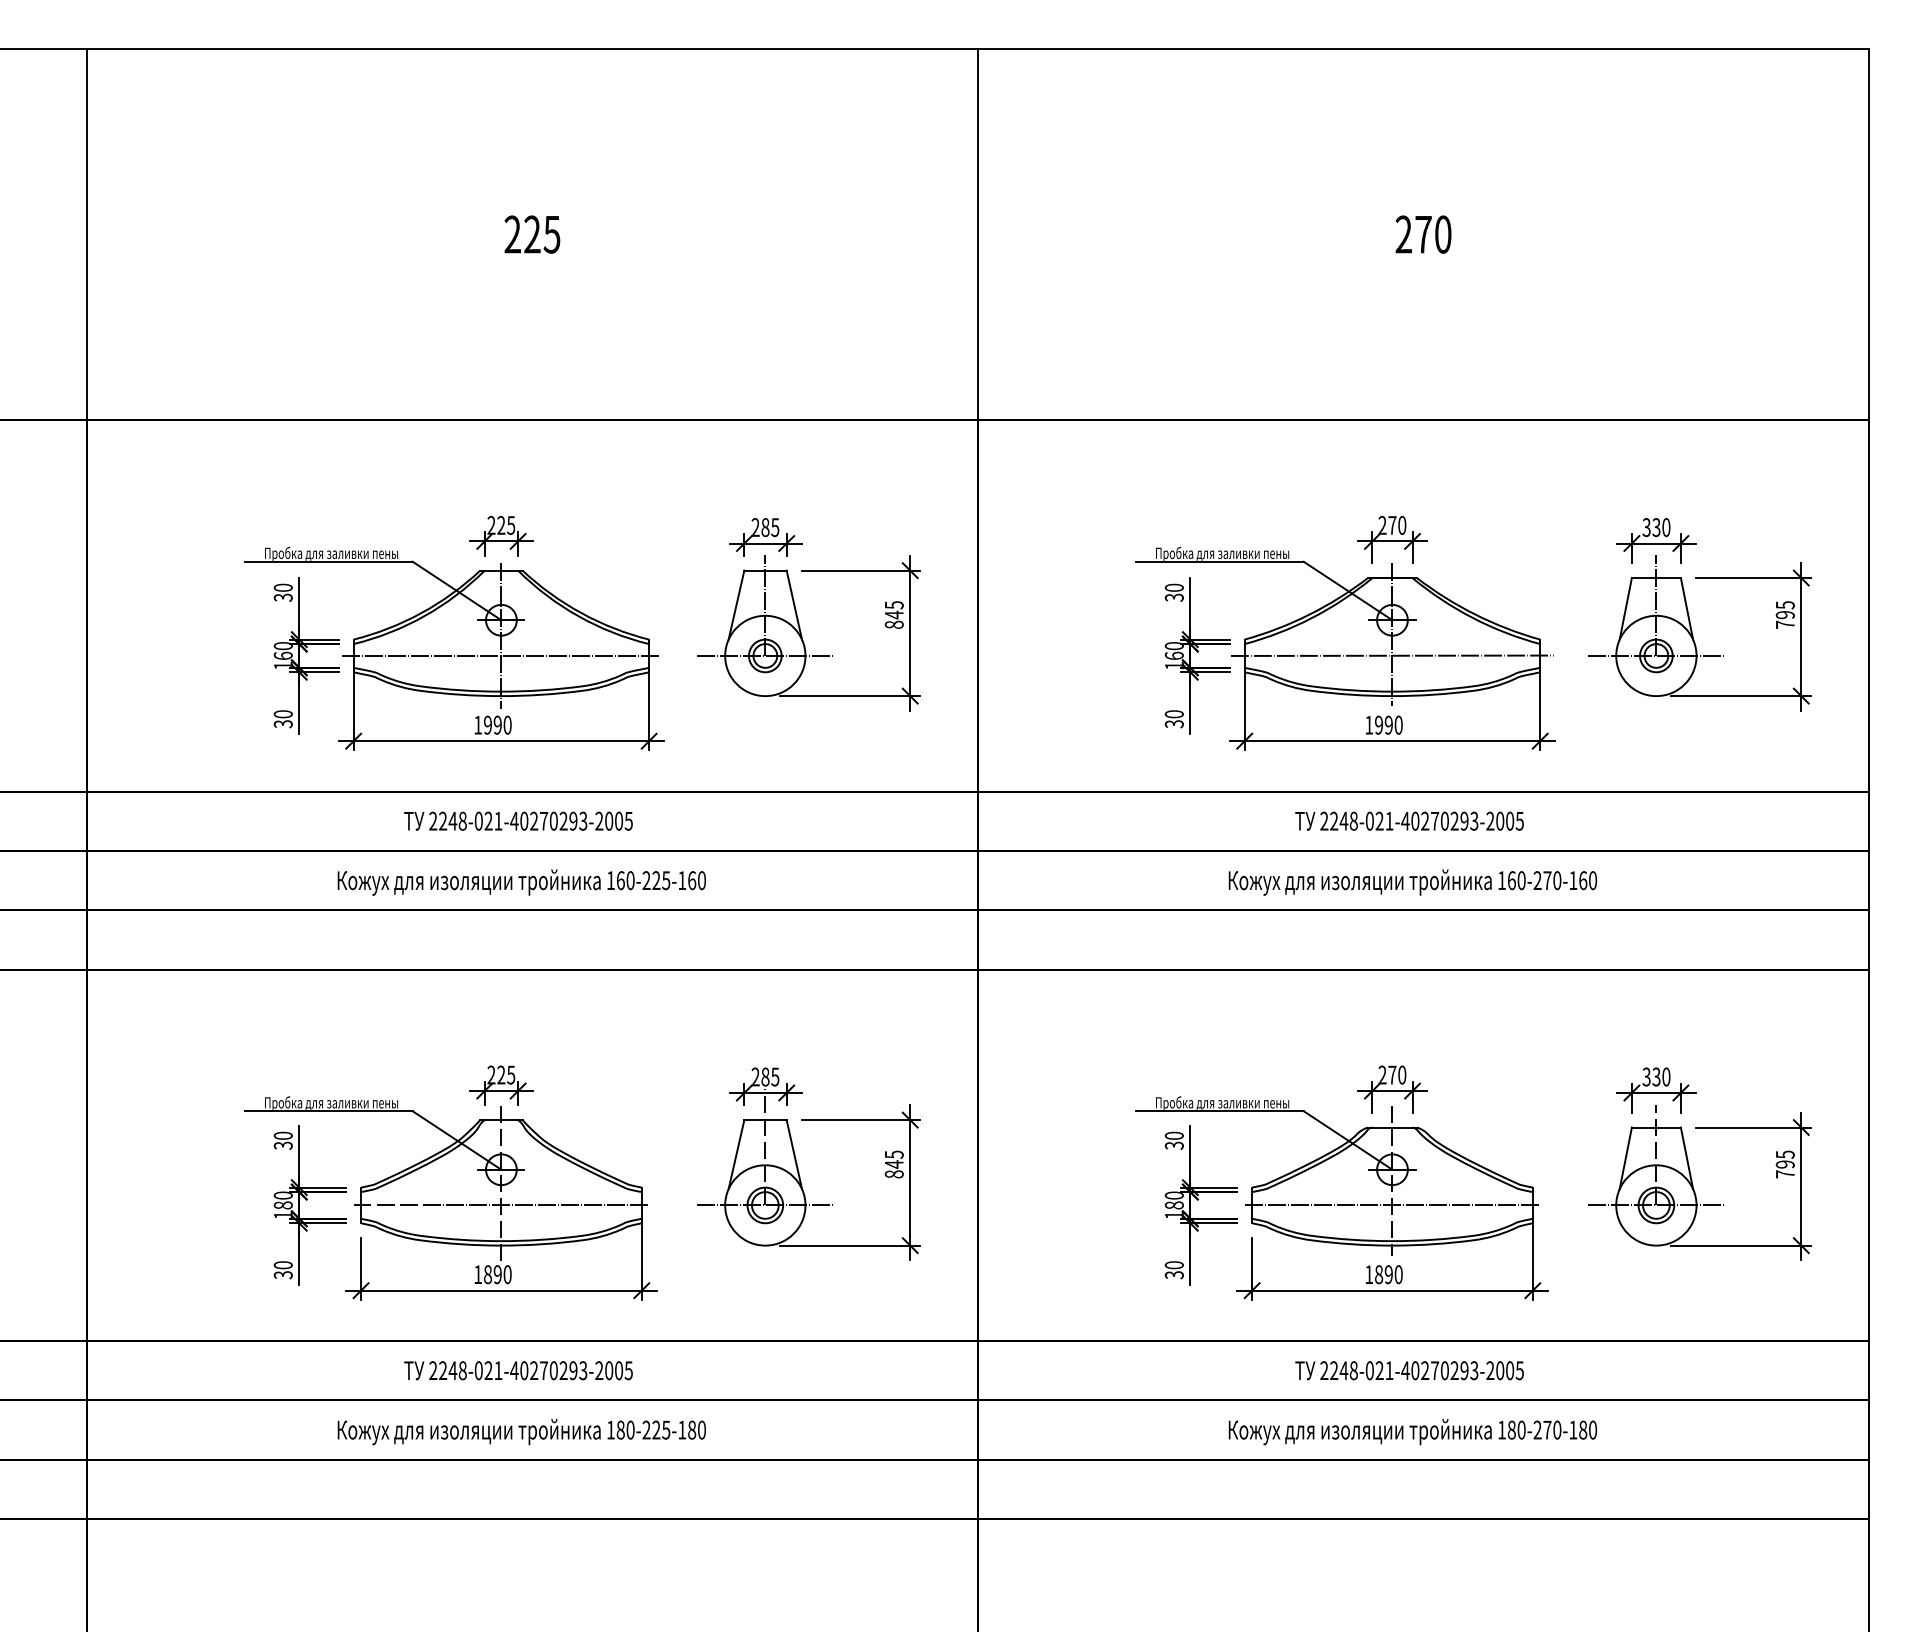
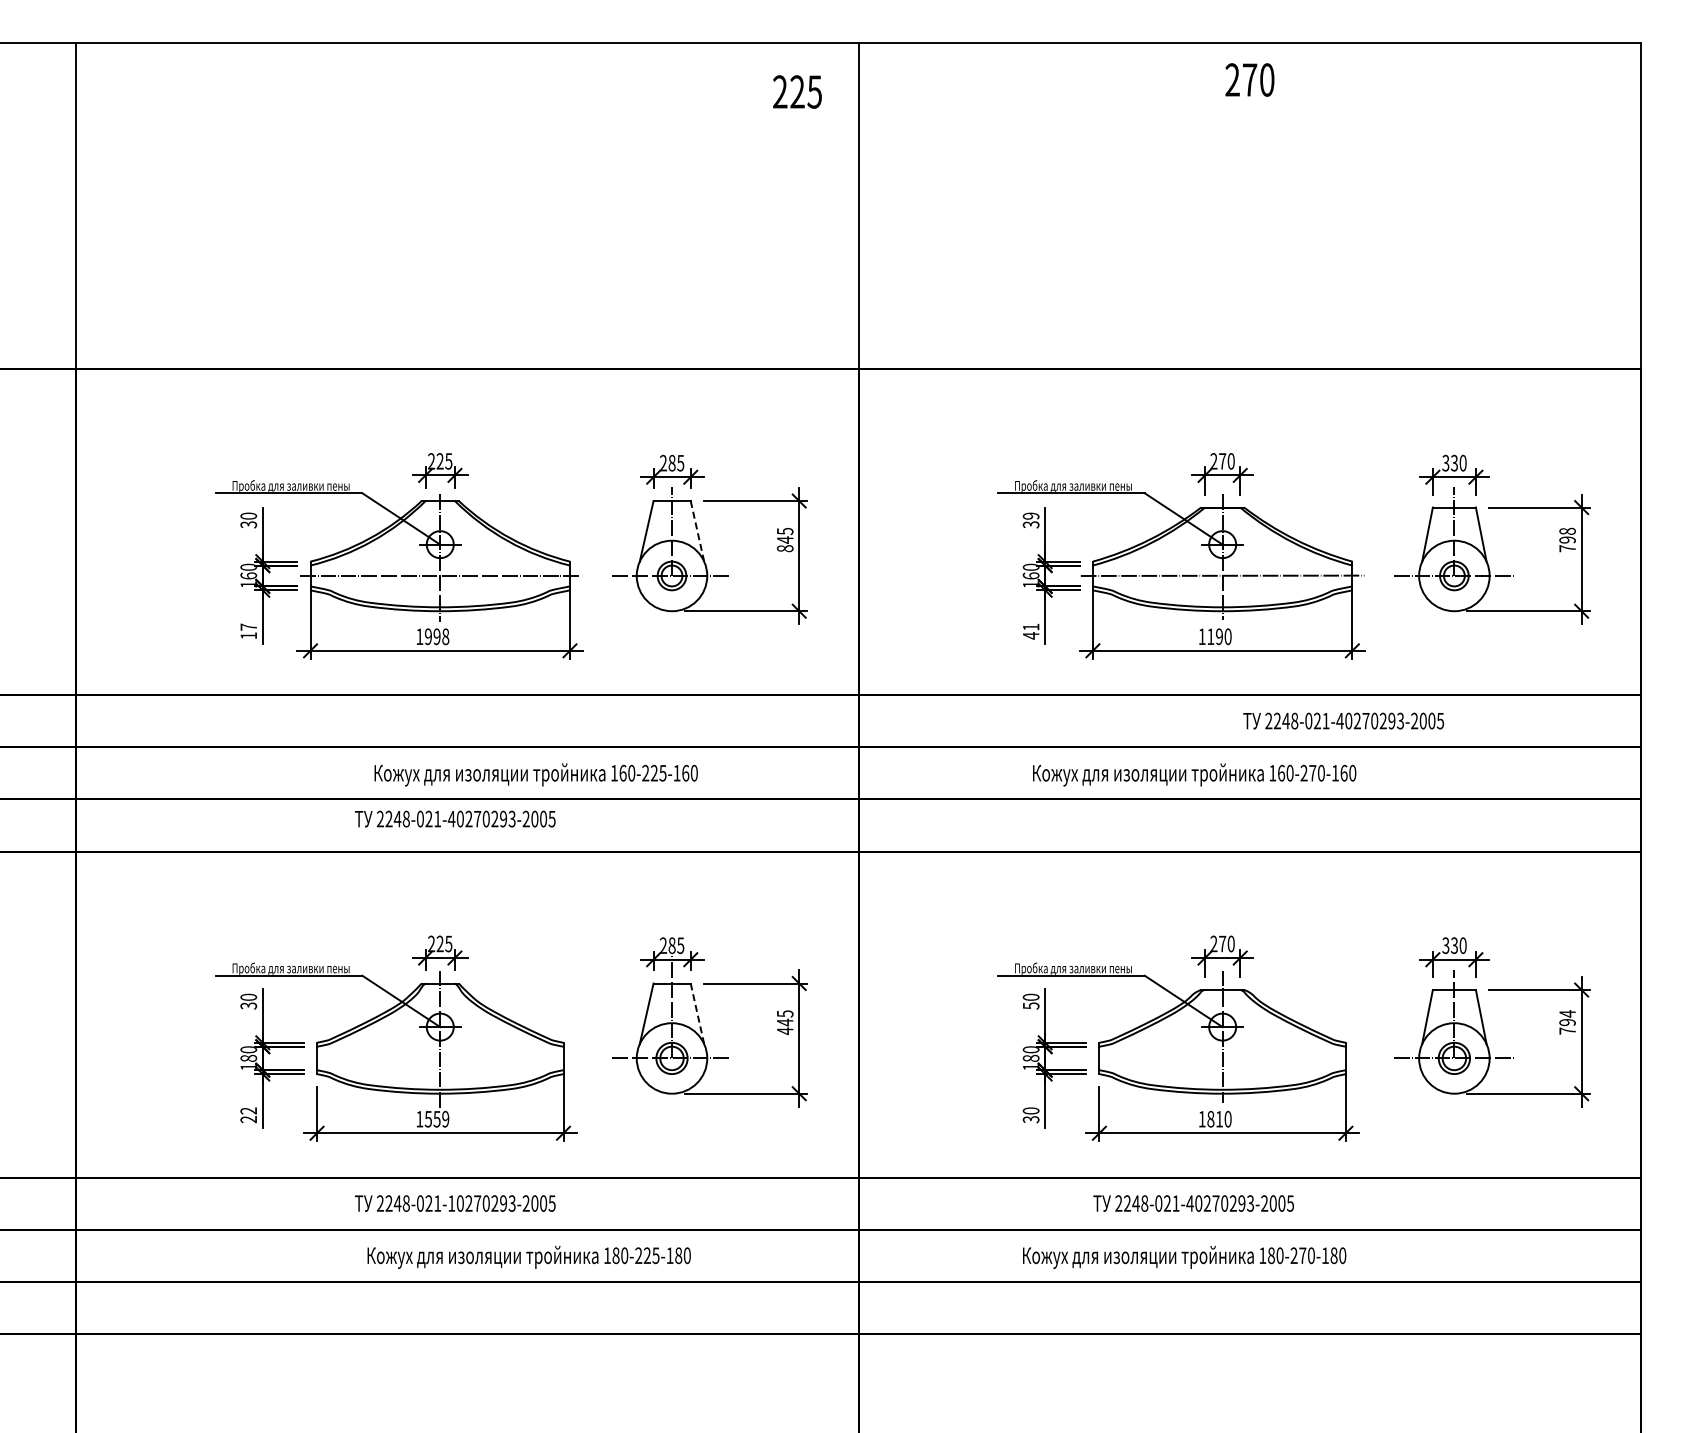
text: (532, 234) -> (797, 91), moved
text: (1423, 234) -> (1249, 79), moved
text: (1174, 587) -> (1031, 515), 30 -> 39
line: (794, 605) -> (697, 531), solid -> dashed
text: (1785, 605) -> (1567, 531), 795 -> 798
text: (283, 719) -> (248, 631), 30 -> 17
text: (1173, 719) -> (1030, 631), 30 -> 41
text: (507, 724) -> (445, 636), 1990 -> 1998
text: (1378, 724) -> (1210, 636), 1990 -> 1190
text: (518, 820) -> (455, 818), moved
text: (1409, 820) -> (1343, 720), moved
text: (521, 882) -> (535, 774), moved
text: (1412, 882) -> (1194, 774), moved
text: (1173, 1145) -> (1030, 1005), 30 -> 50
text: (1785, 1154) -> (1567, 1013), 795 -> 794
line: (794, 1155) -> (697, 1014), solid -> dashed
text: (893, 1174) -> (784, 1031), 845 -> 445
line: (501, 1205) -> (440, 1058), removed
line: (1392, 1205) -> (1222, 1058), removed
text: (283, 1270) -> (248, 1115), 30 -> 22
text: (497, 1273) -> (436, 1118), 1890 -> 1559
text: (1388, 1273) -> (1219, 1118), 1890 -> 1810
text: (514, 1370) -> (451, 1203), 2248-021-40270293-2005 -> 2248-021-10270293-2005
text: (1409, 1370) -> (1193, 1203), moved
text: (521, 1431) -> (528, 1256), moved
text: (1412, 1431) -> (1184, 1256), moved

